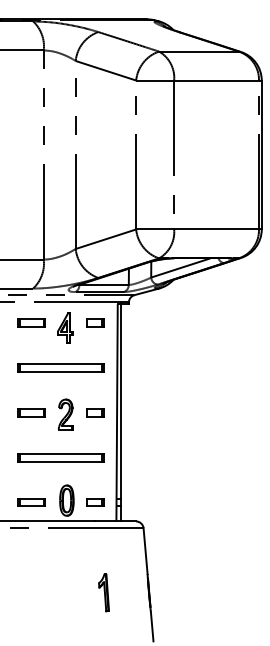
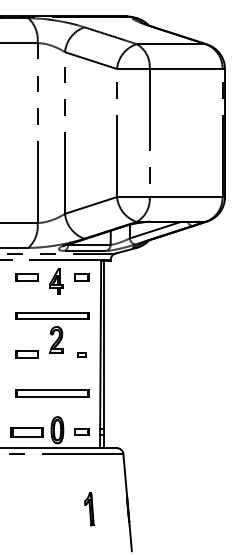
part: (95, 412) -> (82, 354), size x0.6
part: (65, 414) -> (56, 339), moved
part: (31, 502) -> (27, 431), size x1.4

